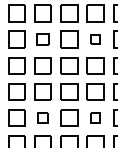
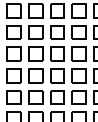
part: (42, 39) -> (35, 32), size x1.43
part: (95, 39) -> (79, 32), size x1.67
part: (42, 117) -> (35, 96), size x1.67
part: (95, 117) -> (79, 96), size x1.67

